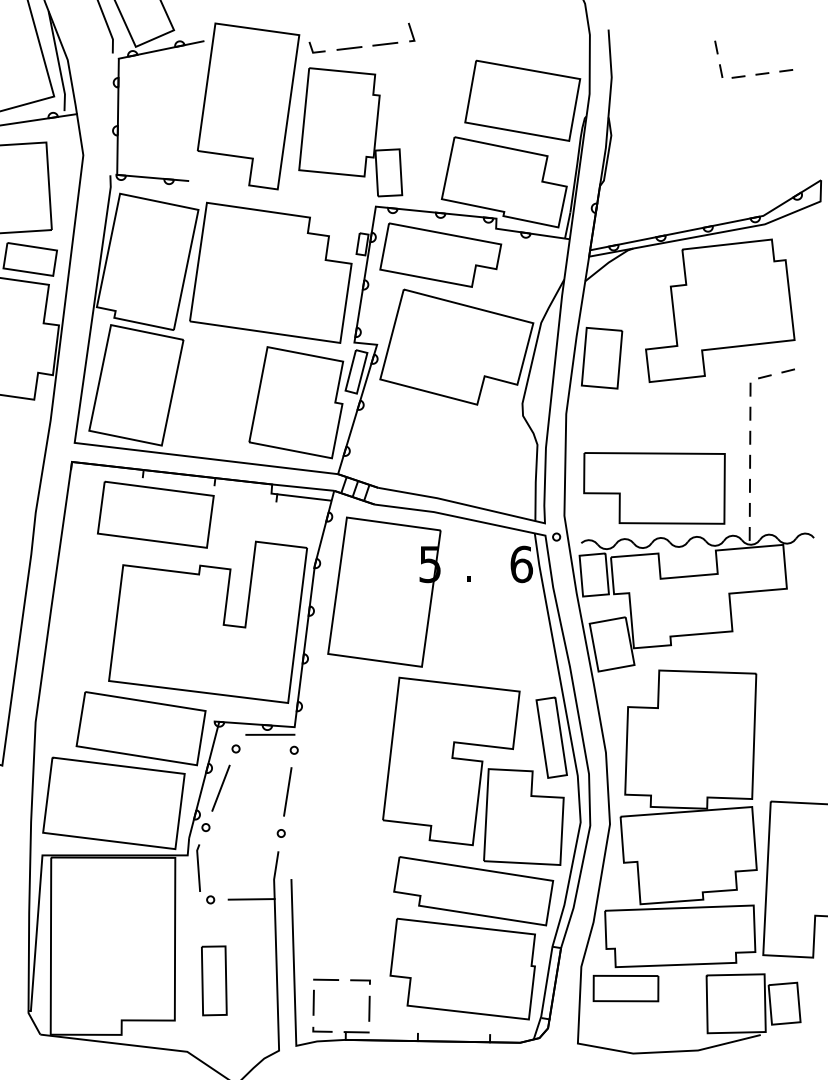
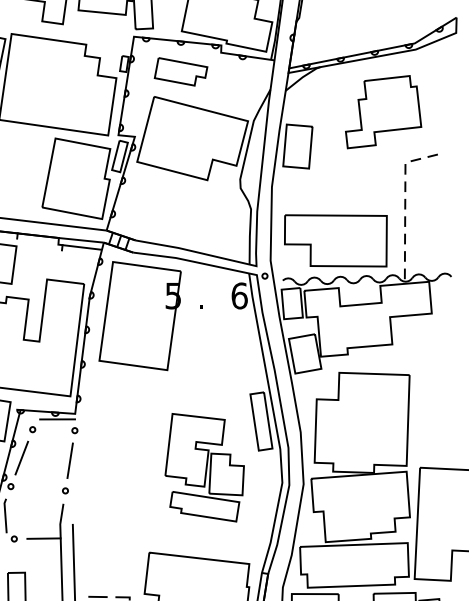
part: (440, 254) -> (180, 71), size x0.6
part: (720, 310) -> (383, 111), size x0.7
part: (473, 801) -> (204, 467), size x0.6

